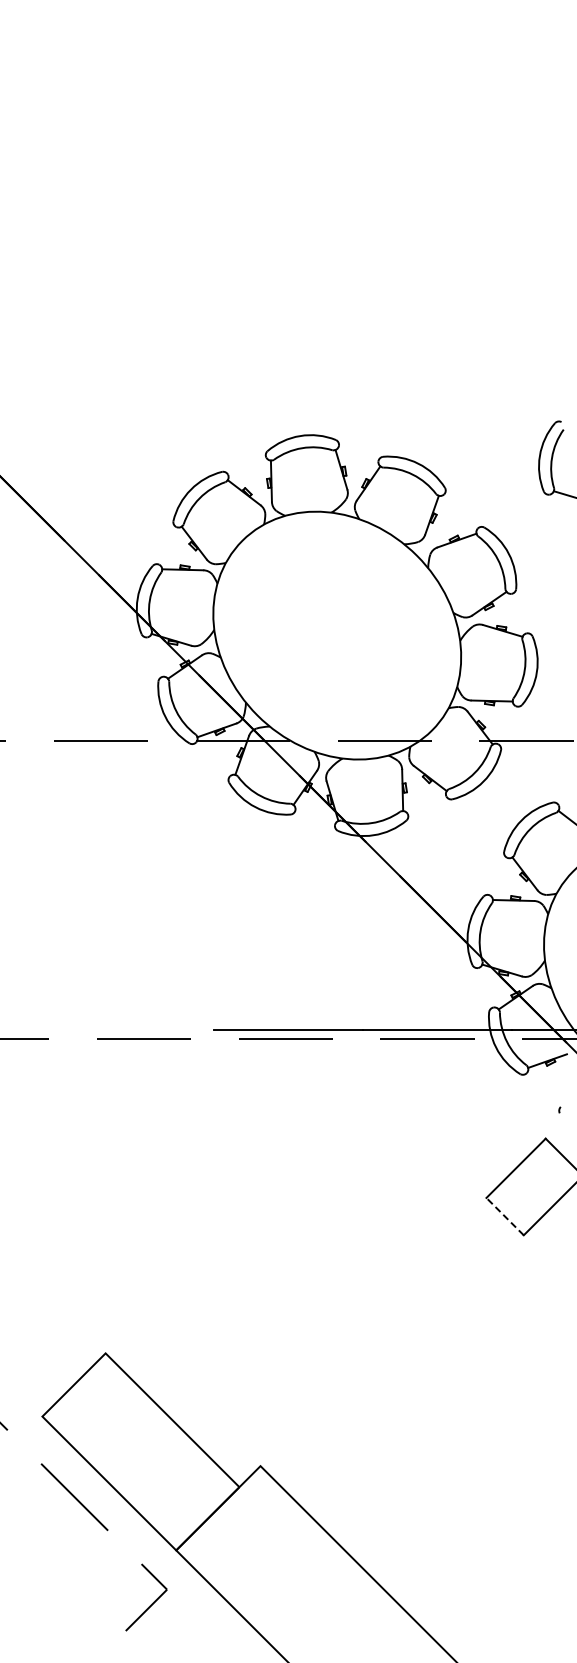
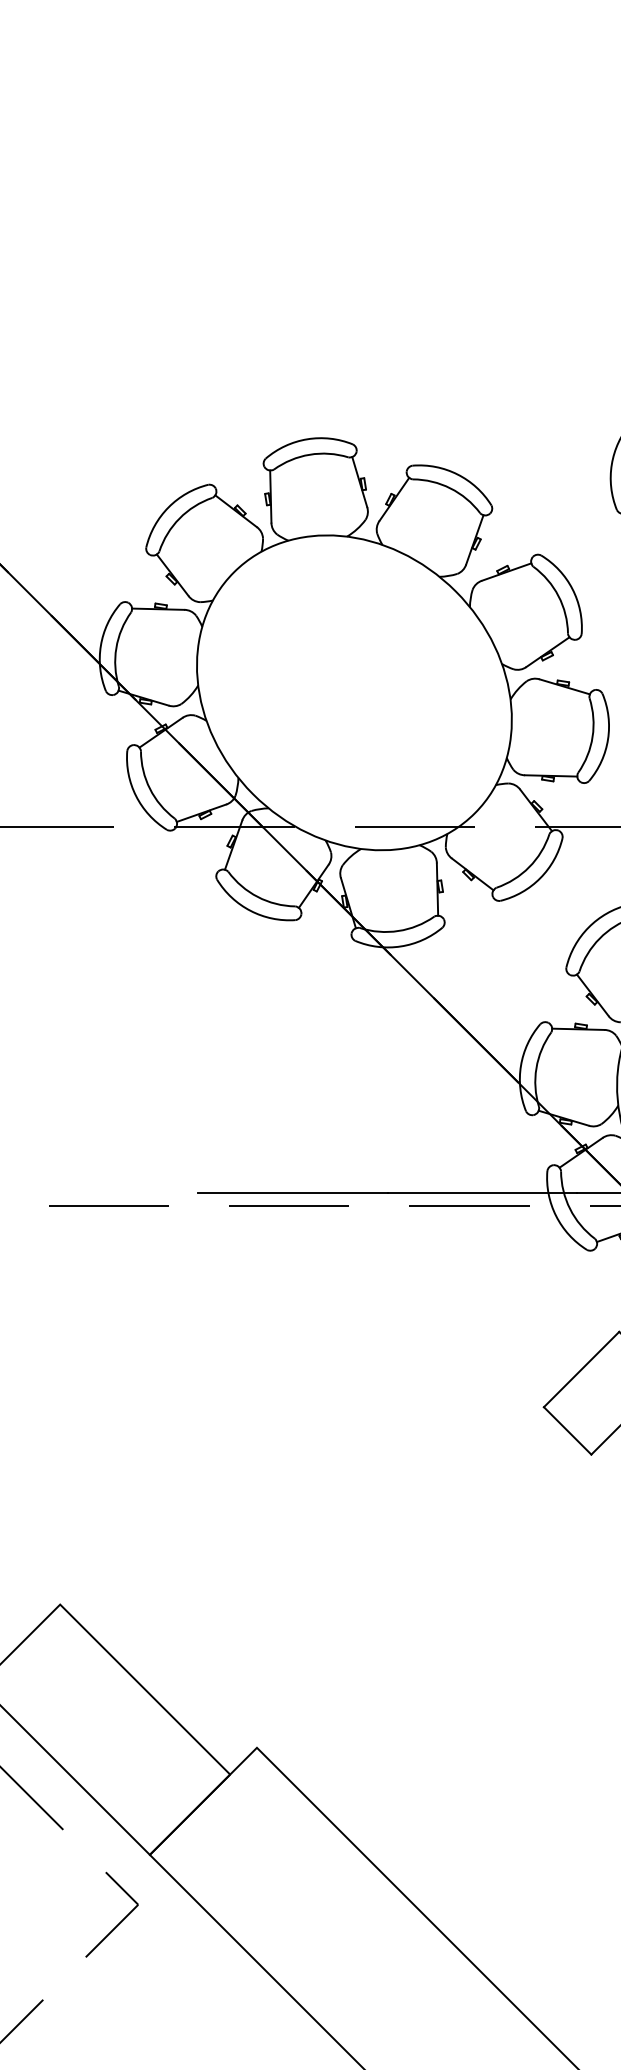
line: (504, 1216) -> (566, 1430), dashed -> solid

